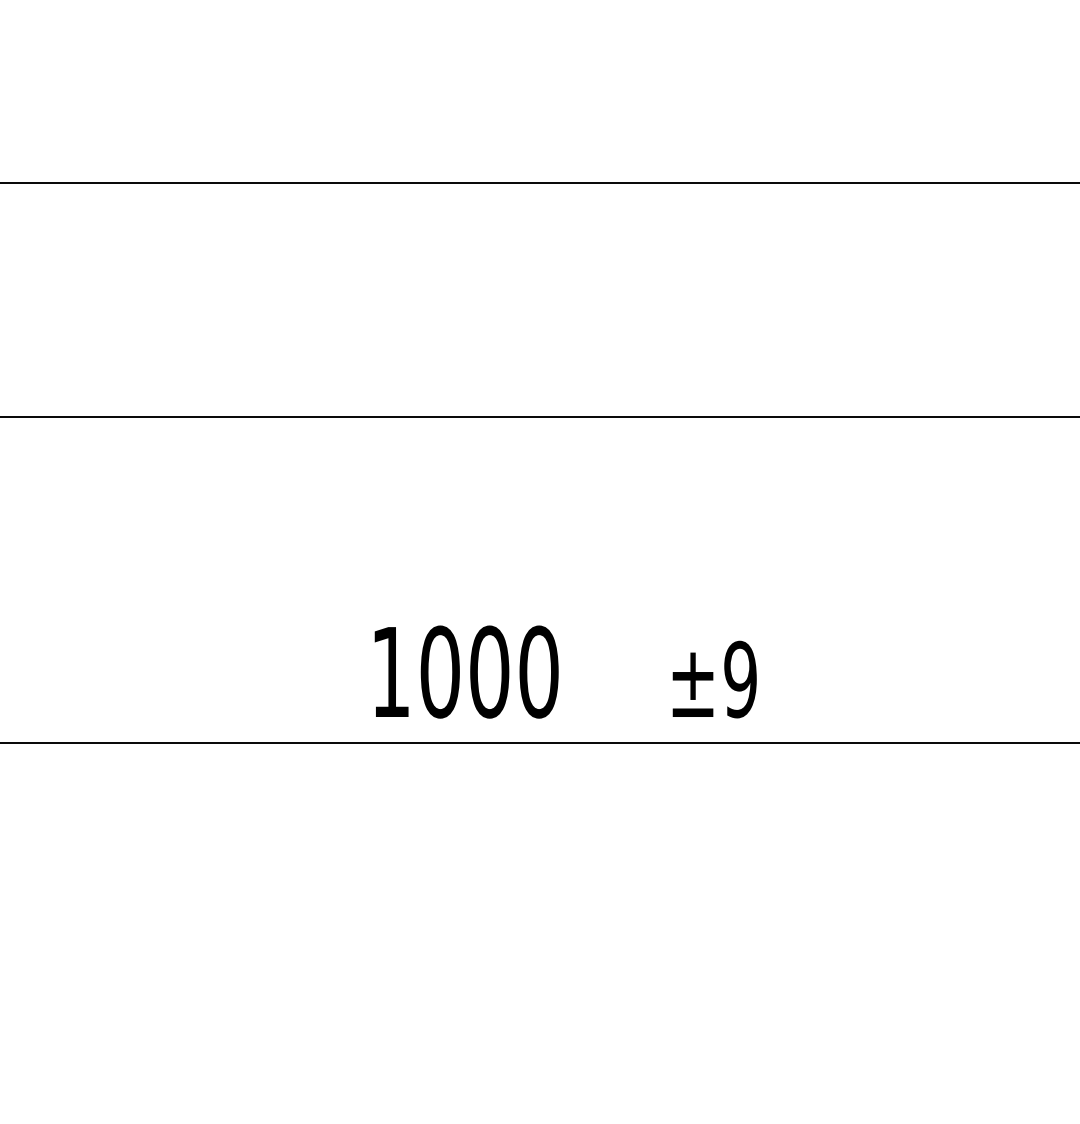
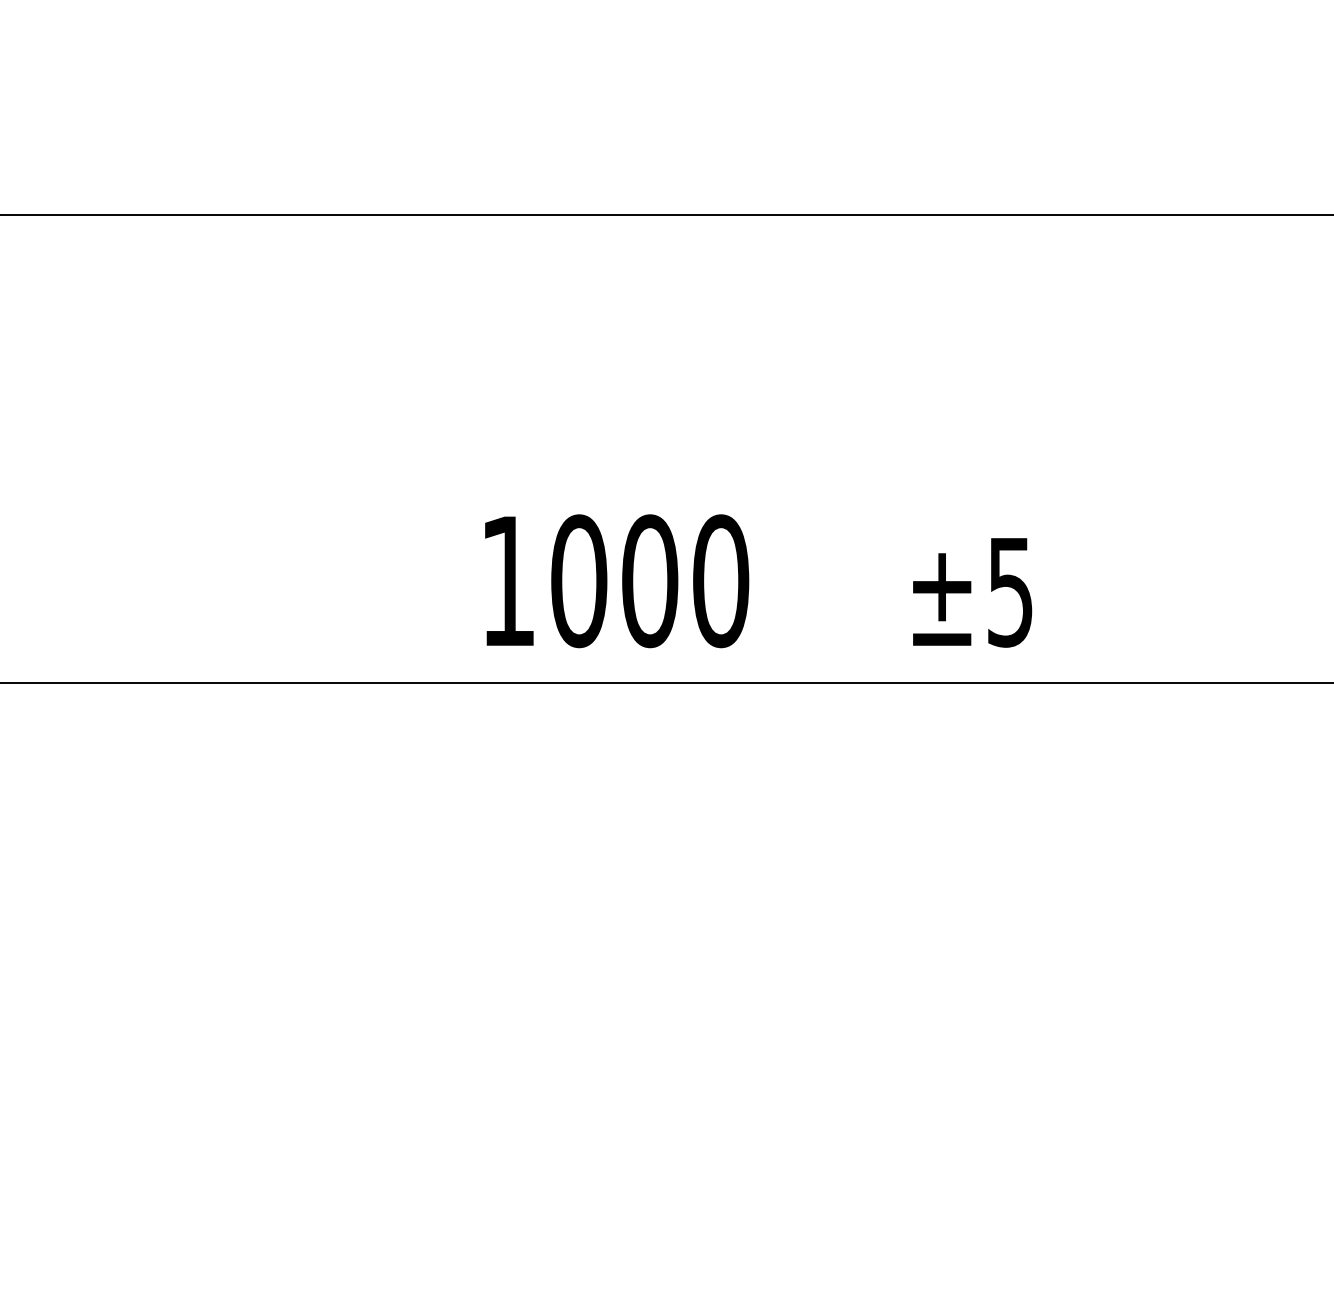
text: (740, 679) -> (1010, 591), ±9 -> ±5

